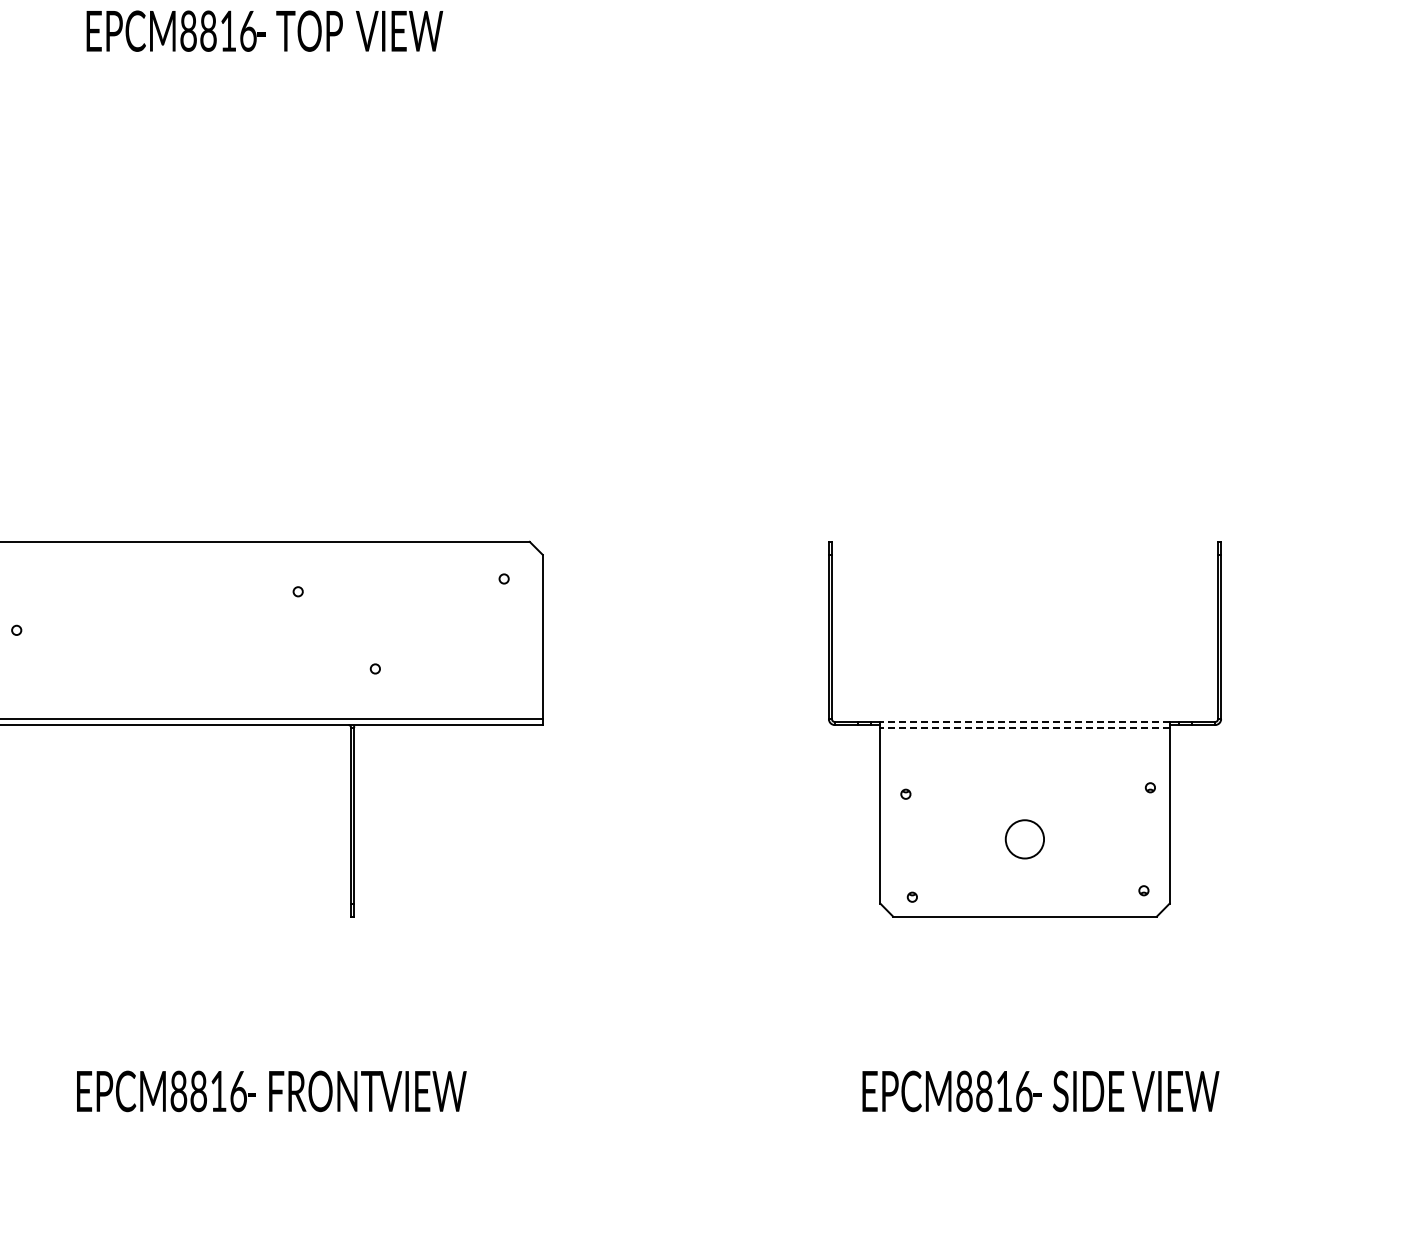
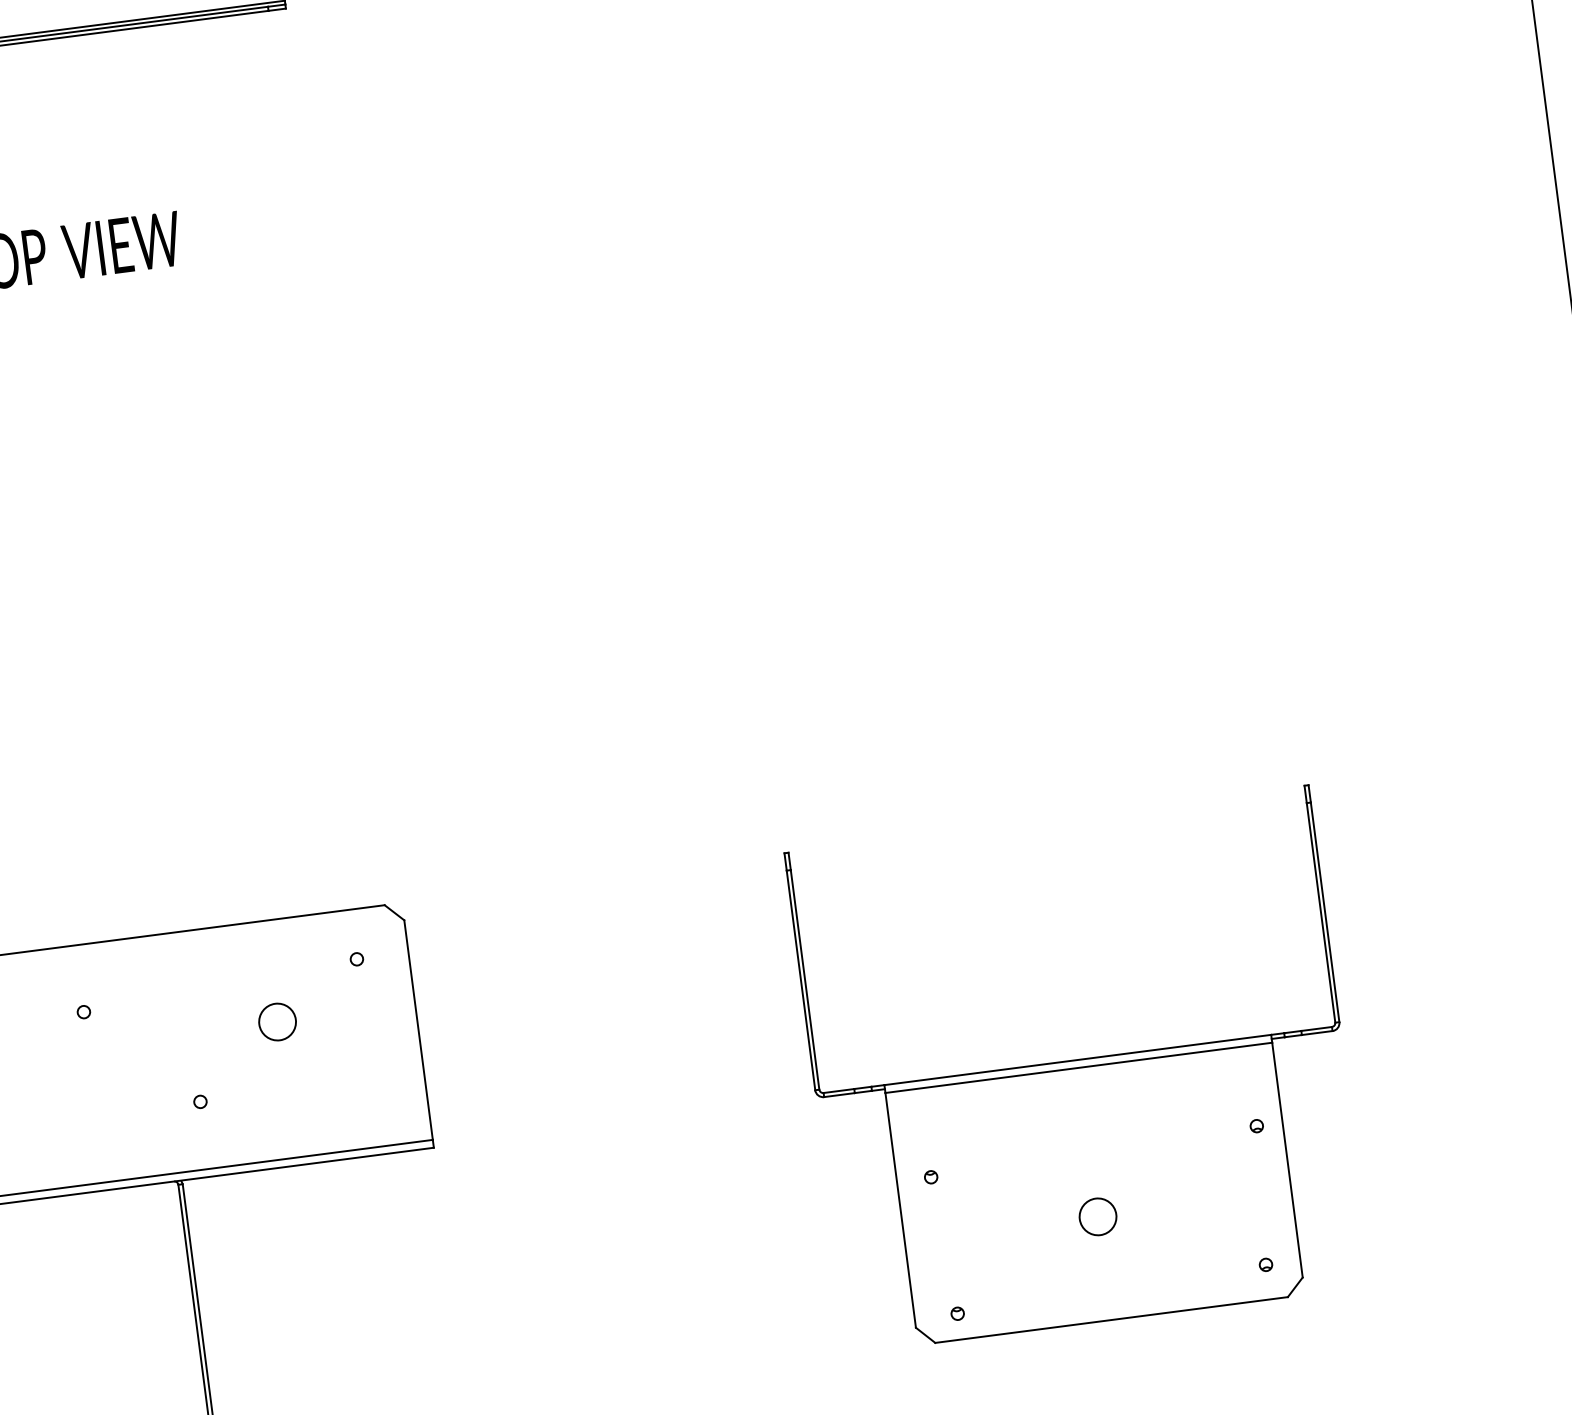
circle: (439, 617) -> (277, 1021), added
line: (1025, 721) -> (1078, 1059), dashed -> solid
line: (1025, 727) -> (1079, 1067), dashed -> solid
circle: (1024, 839) -> (1097, 1217), size x0.71

